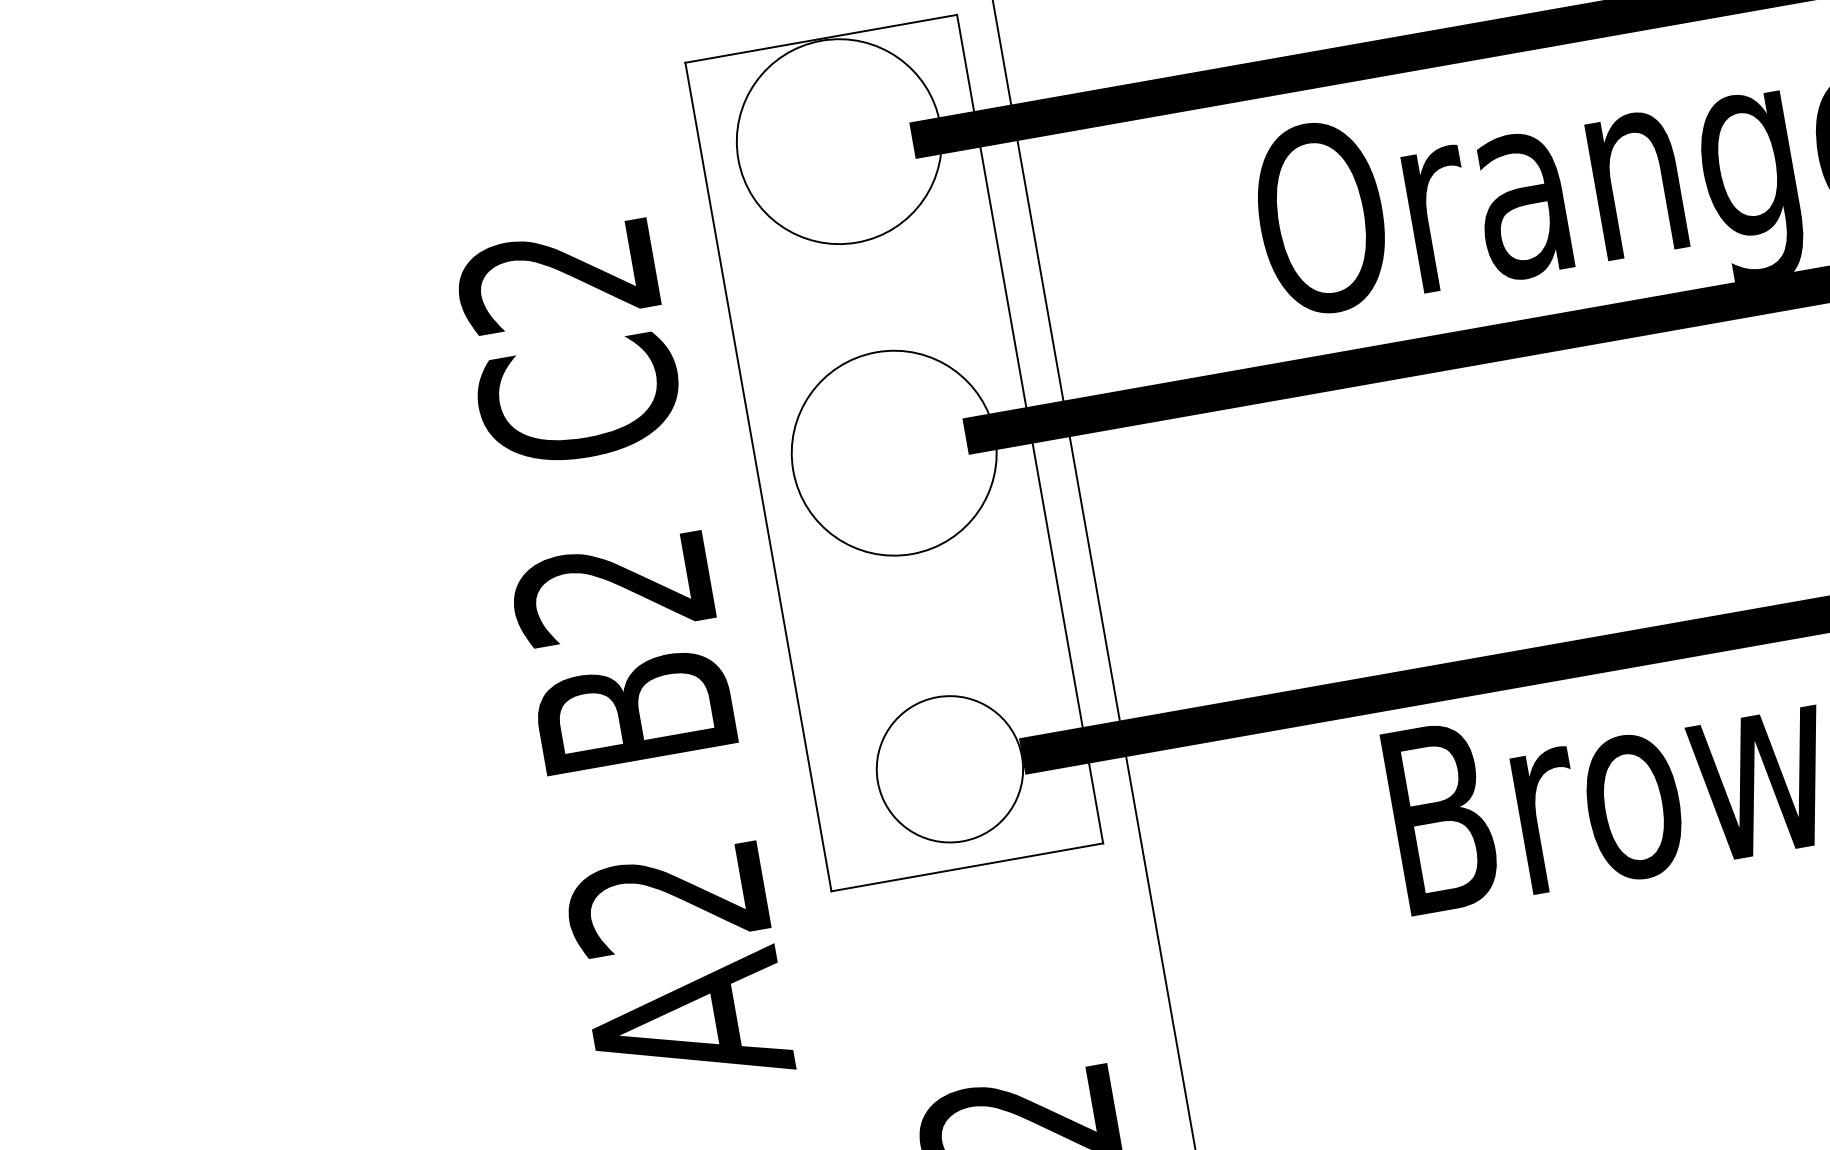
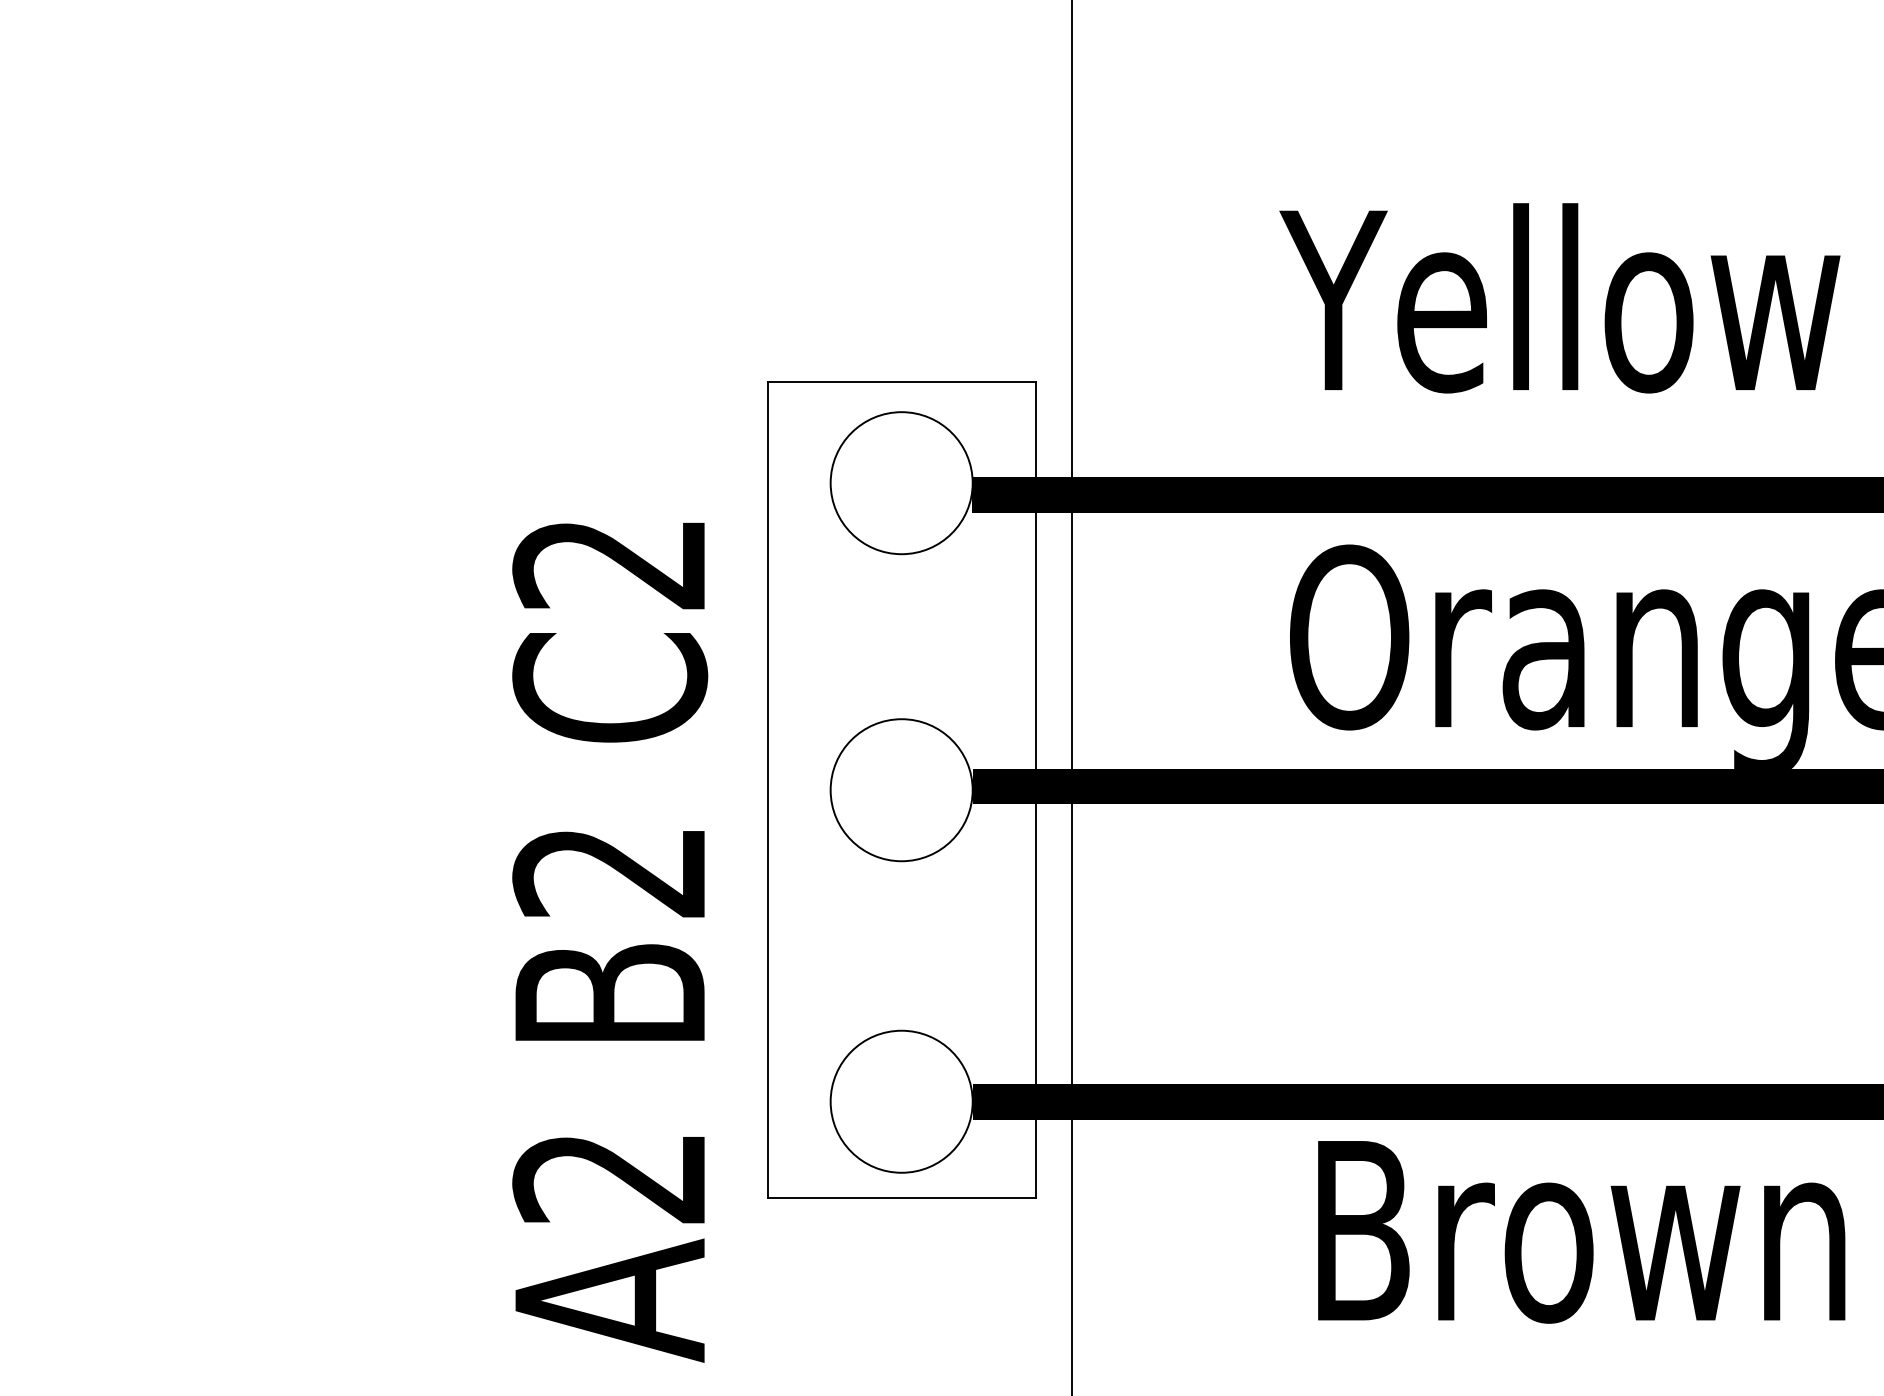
circle: (839, 142) -> (901, 483), size x0.71
circle: (894, 453) -> (901, 790), size x0.71

